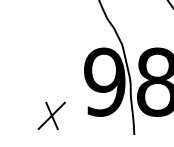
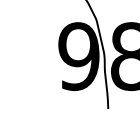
part: (51, 115) -> (26, 89), removed

